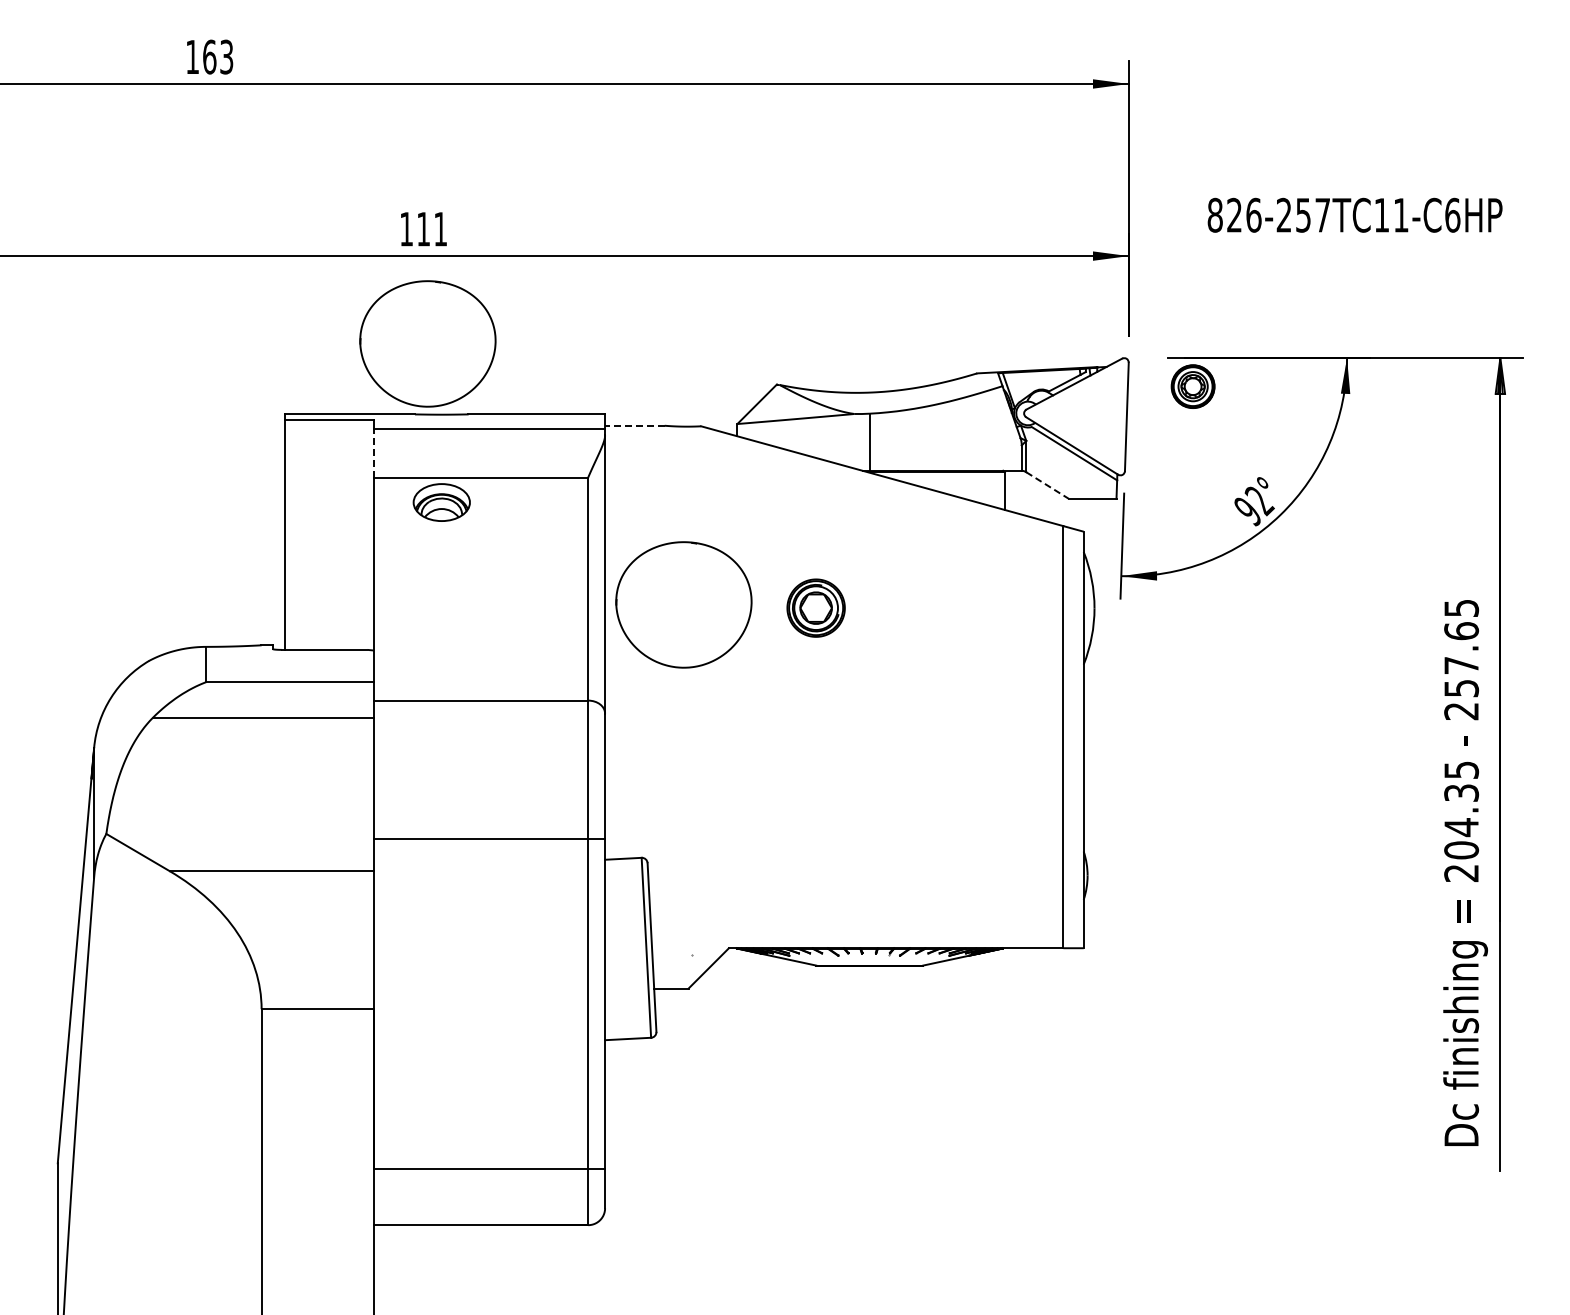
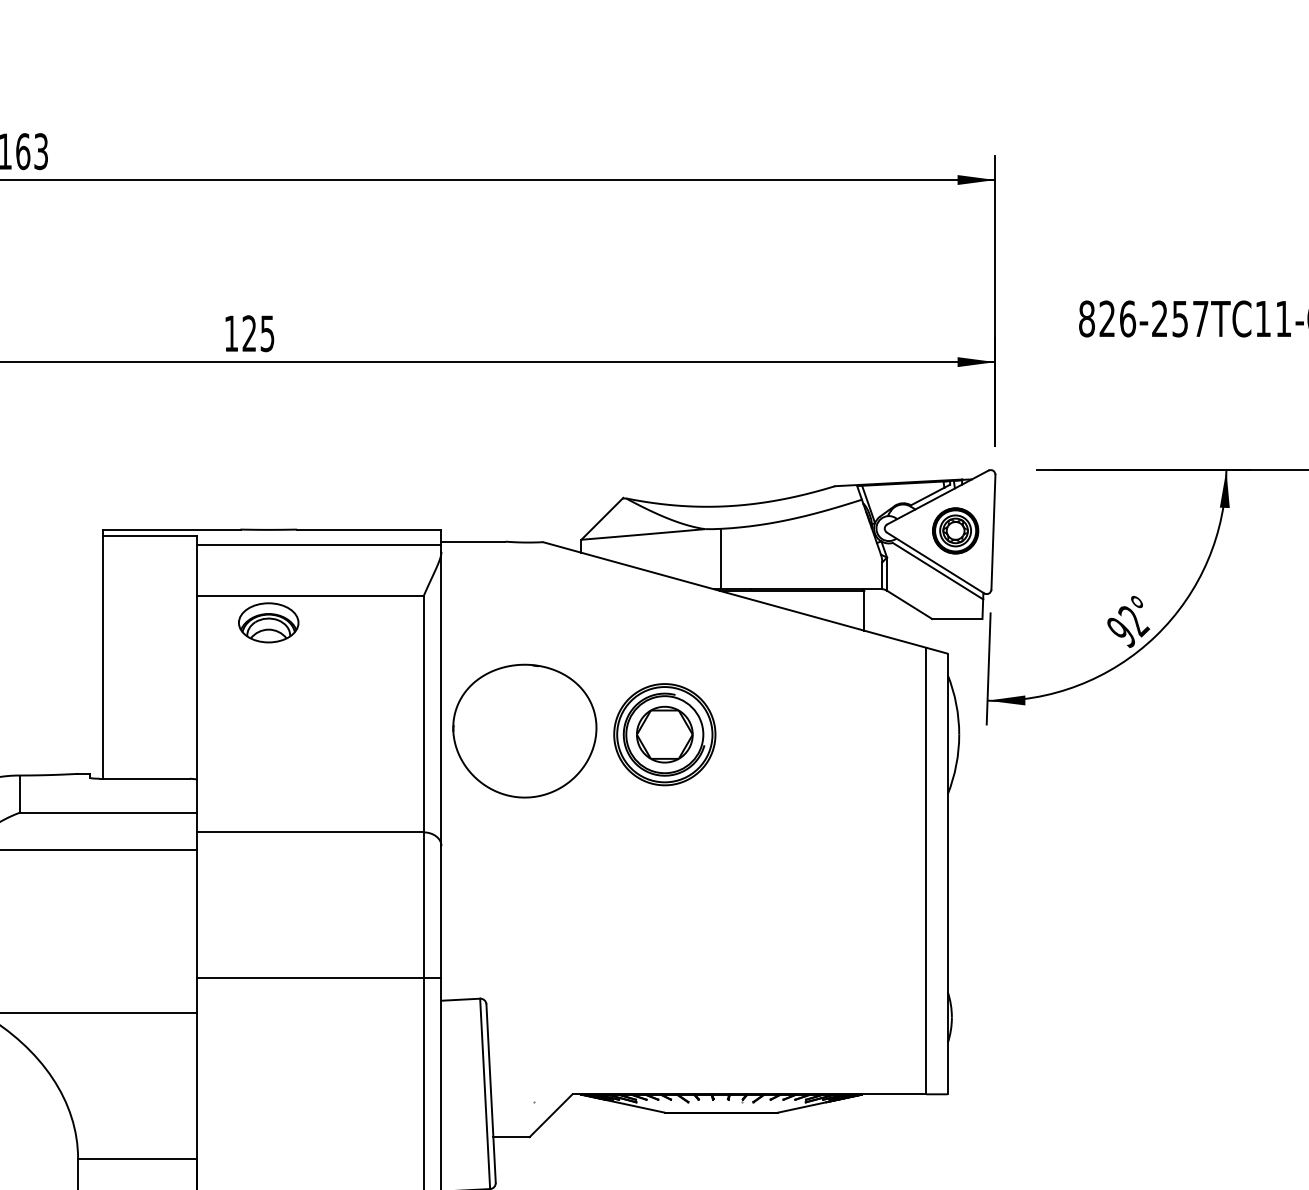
text: (431, 228) -> (257, 332), 111 -> 125
part: (427, 343) -> (253, 454), removed
part: (1192, 386) -> (954, 530), moved
line: (635, 425) -> (473, 541), dashed -> solid
line: (374, 452) -> (197, 569), dashed -> solid
line: (1048, 485) -> (910, 604), dashed -> solid
part: (815, 607) -> (664, 733), size x1.67

